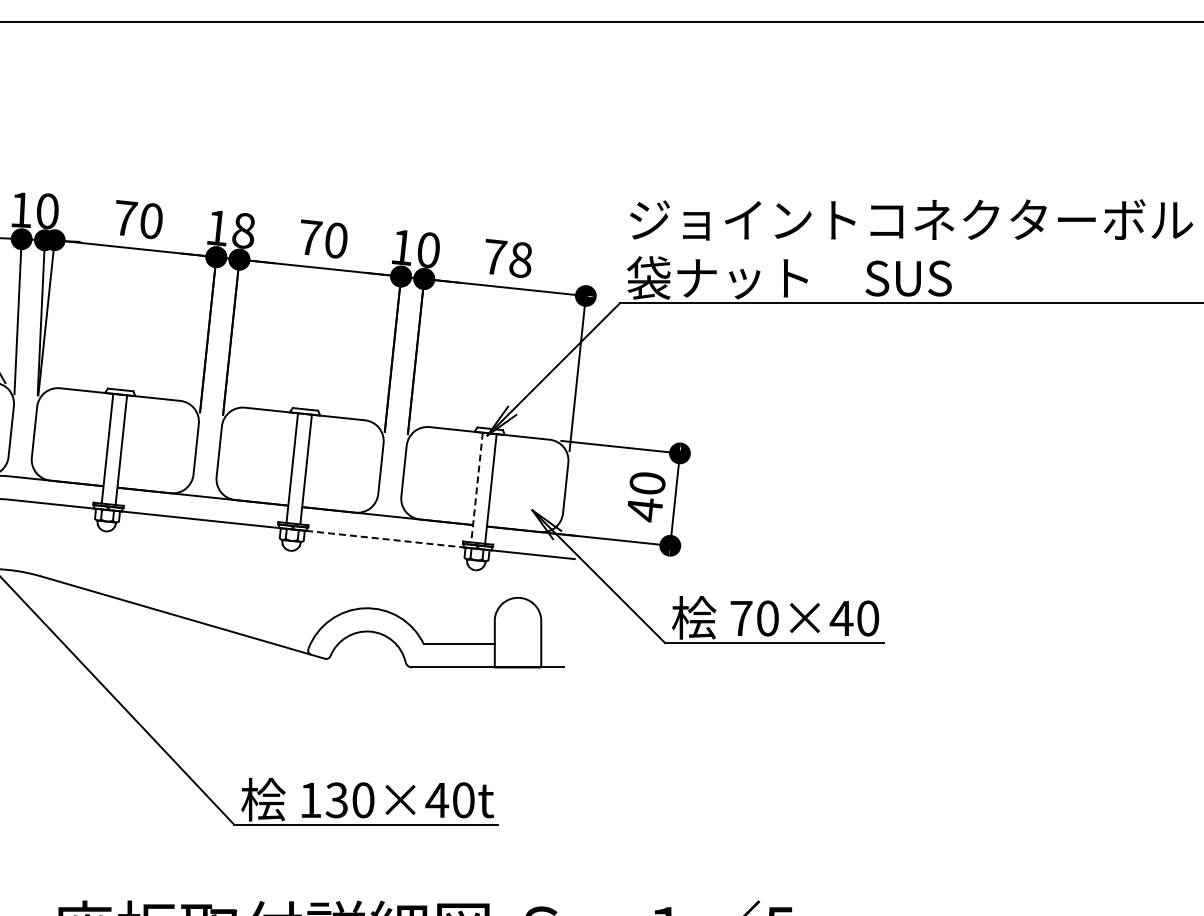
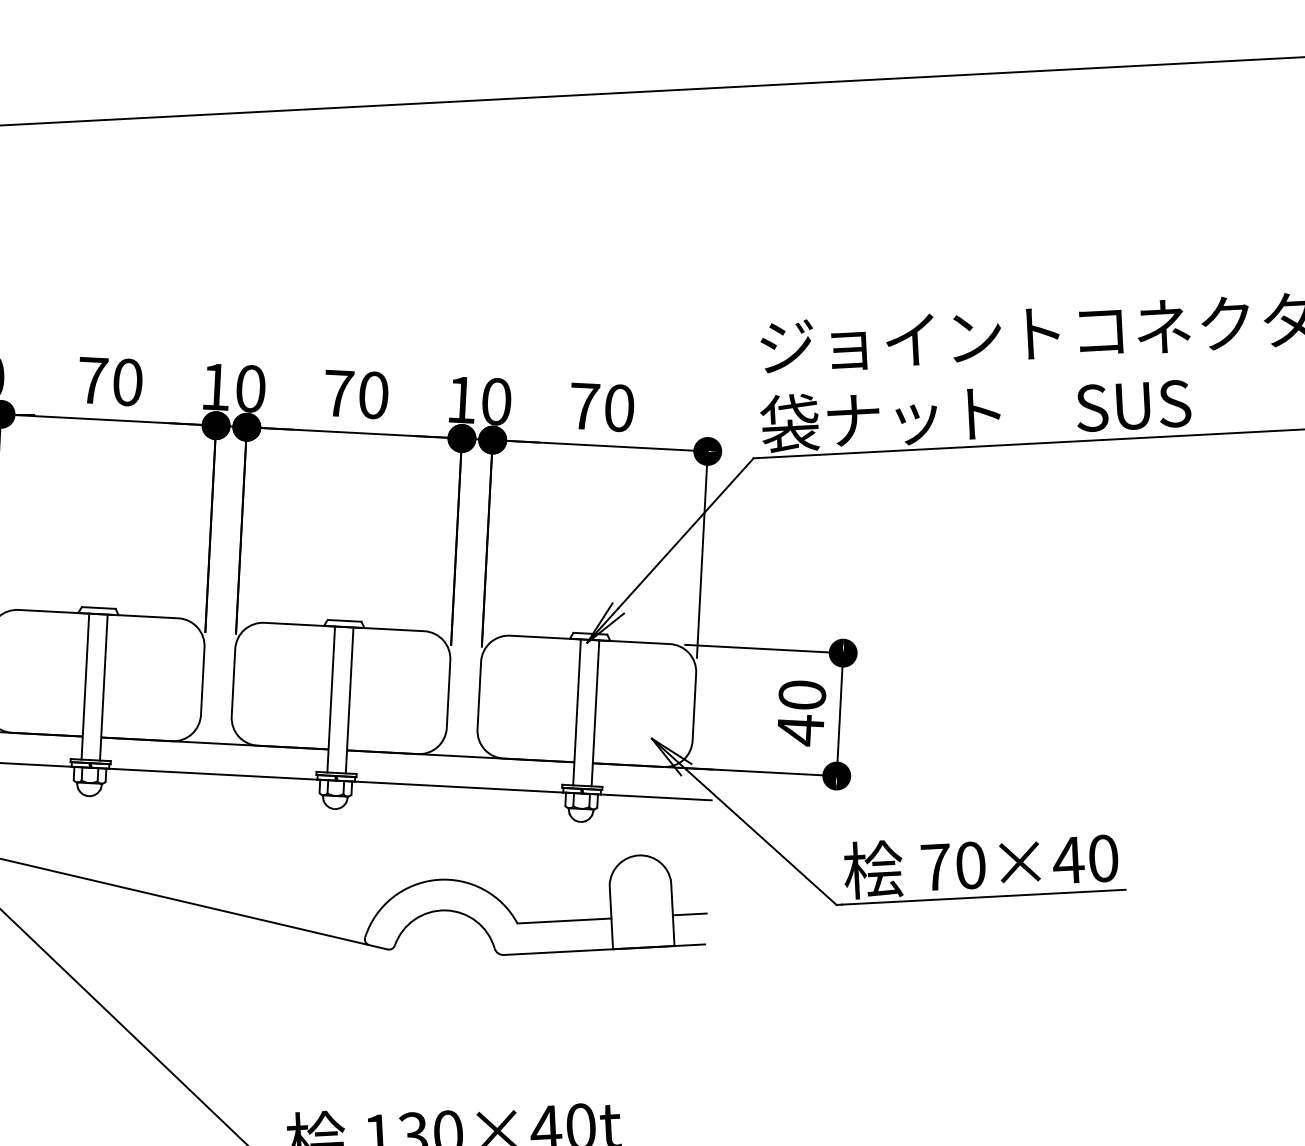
text: (243, 230) -> (250, 388), 18 -> 10
text: (520, 259) -> (618, 407), 78 -> 70
line: (476, 488) -> (576, 713), dashed -> solid
line: (385, 539) -> (459, 787), dashed -> solid
line: (553, 644) -> (689, 914), added

